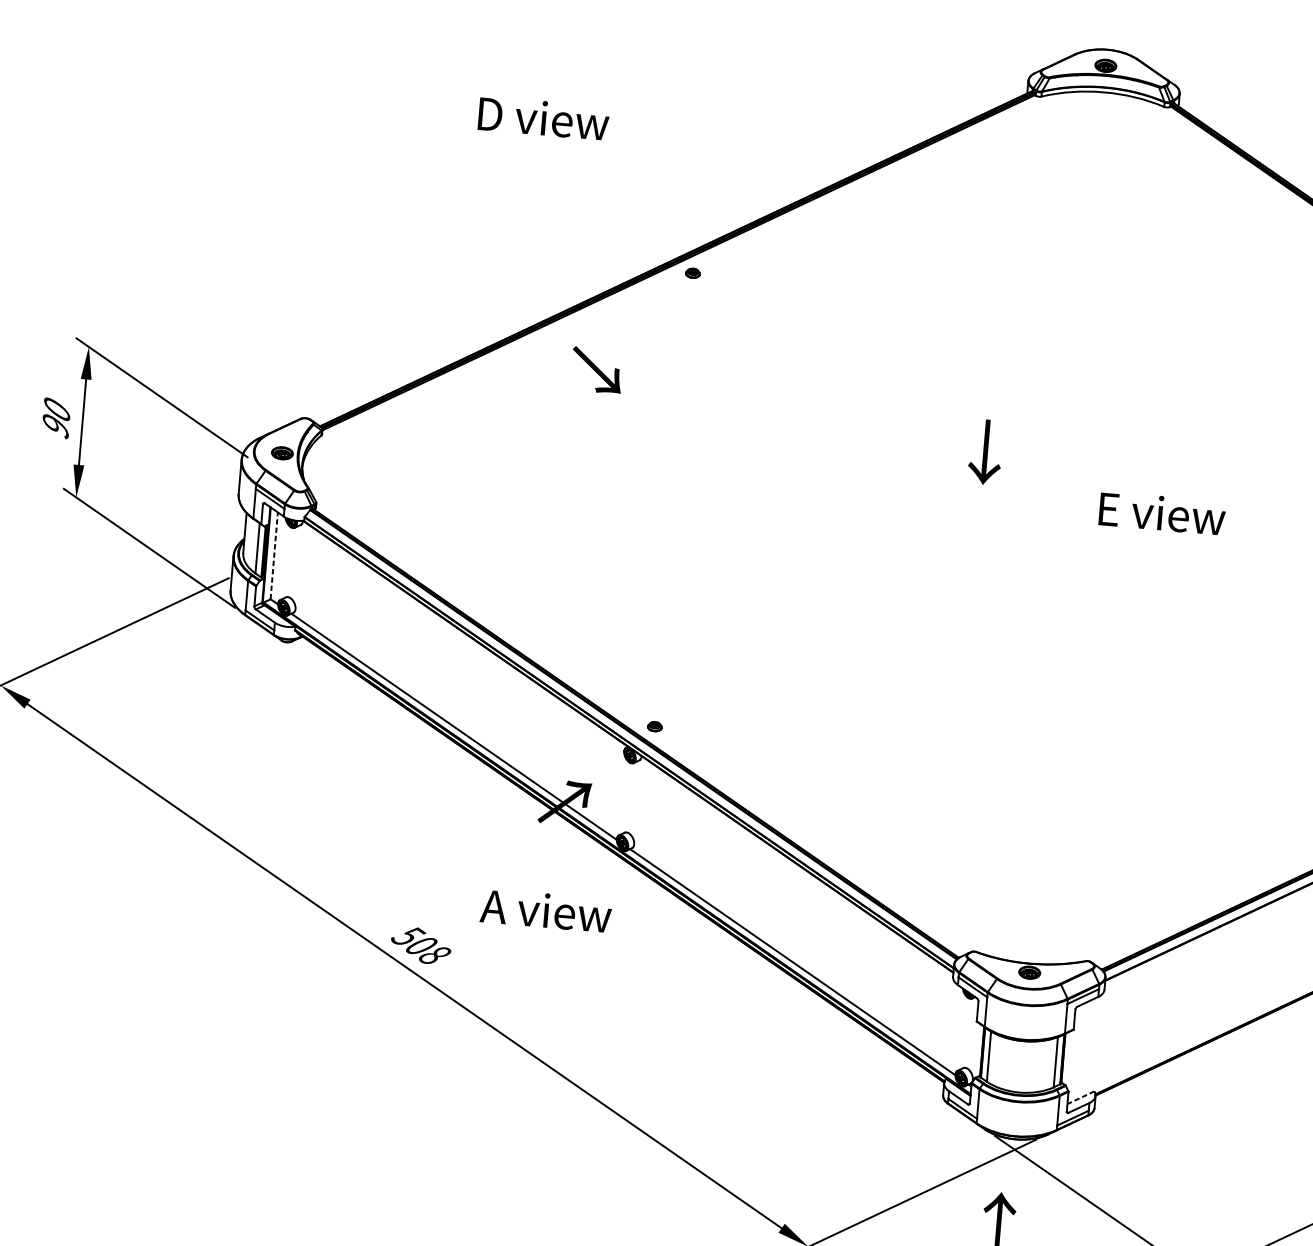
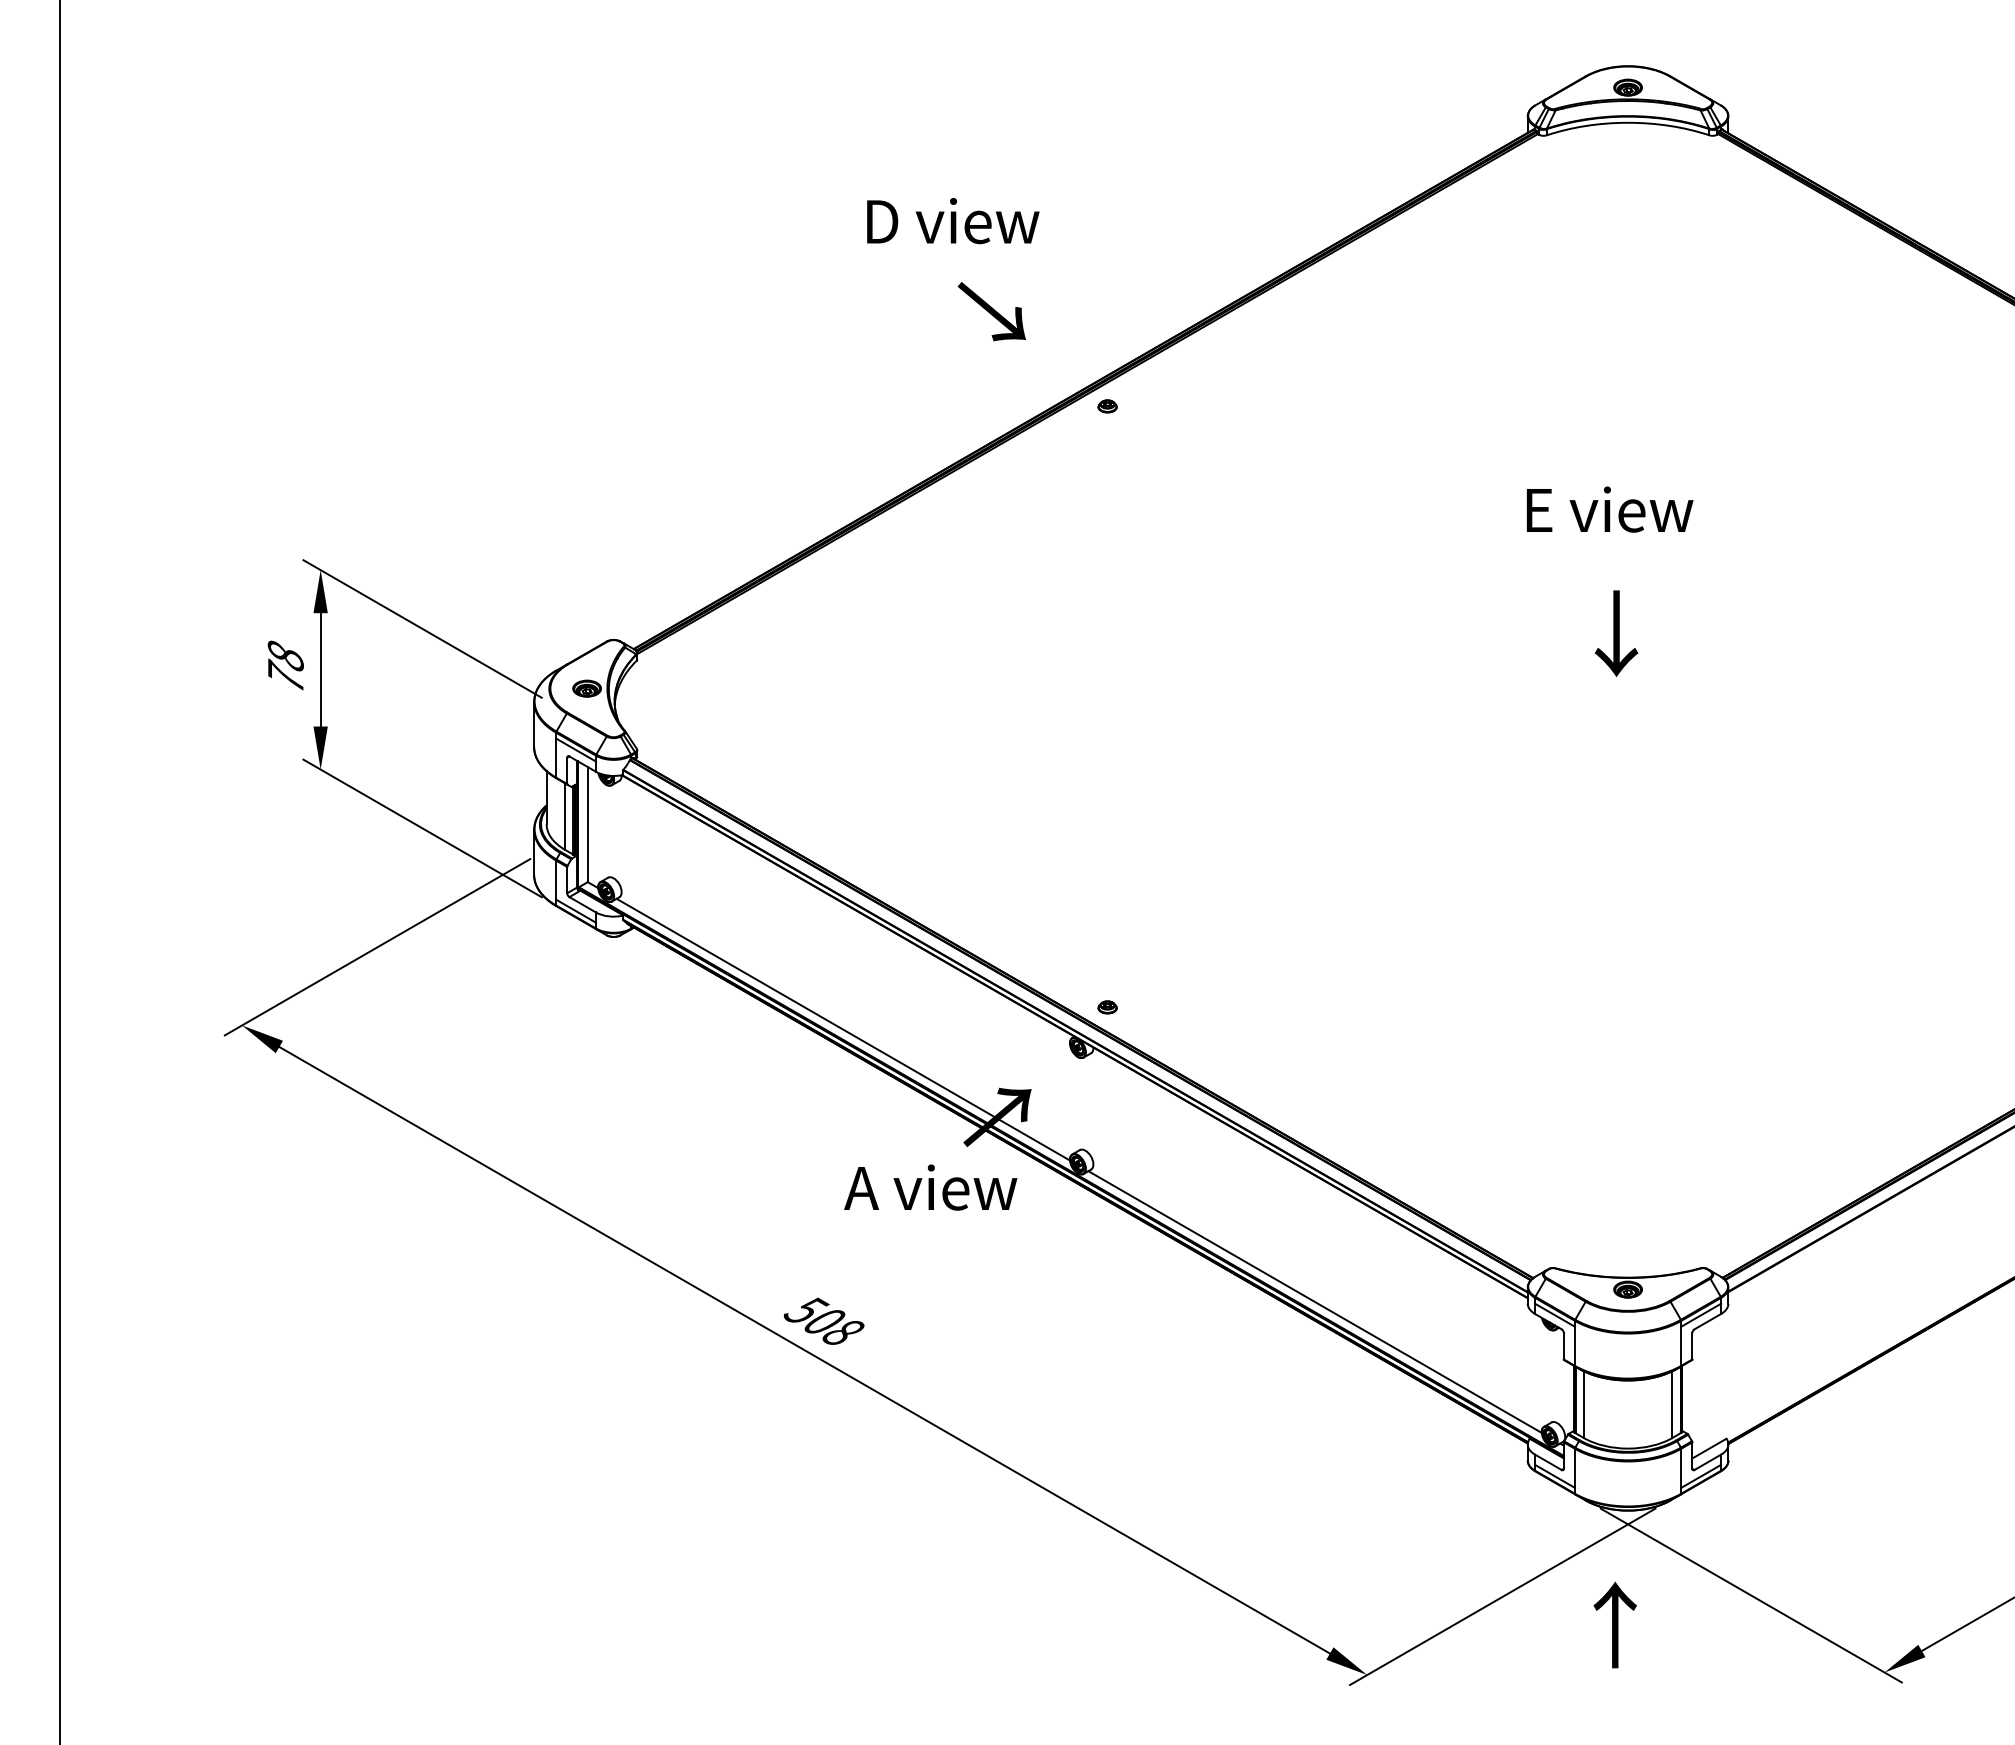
text: (544, 118) -> (953, 221), moved
text: (596, 370) -> (991, 311), moved
text: (56, 418) -> (285, 667), 90 -> 78
text: (985, 452) -> (1616, 633), moved
text: (1162, 513) -> (1610, 509), moved
line: (274, 555) -> (587, 824), dashed -> solid
text: (545, 910) -> (930, 1187), moved
line: (1081, 1097) -> (1709, 1448), dashed -> solid

